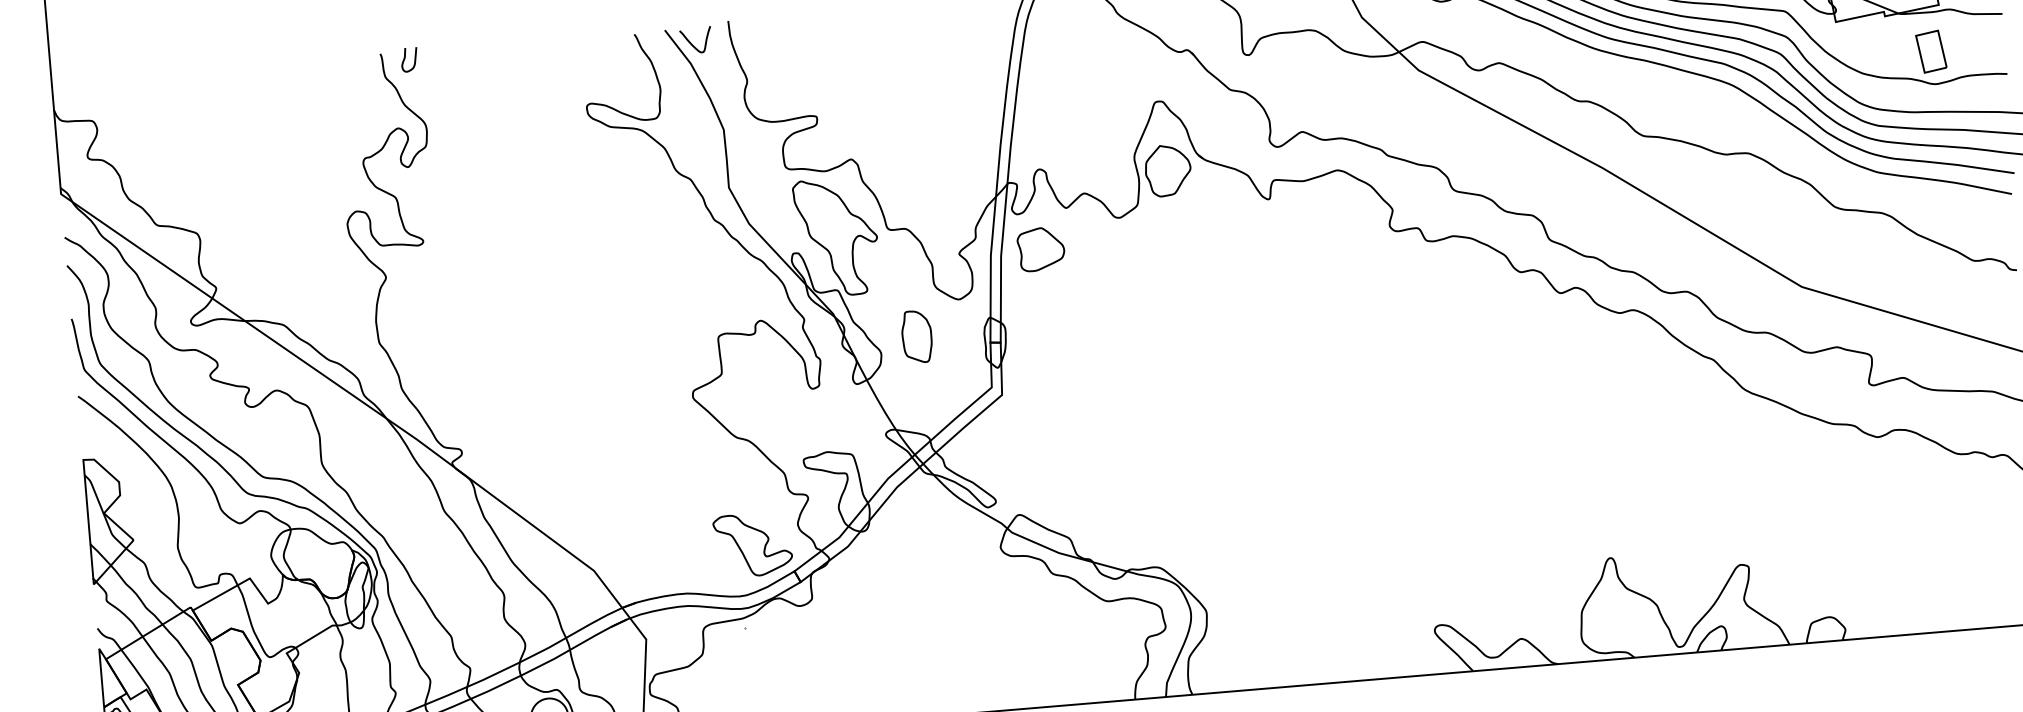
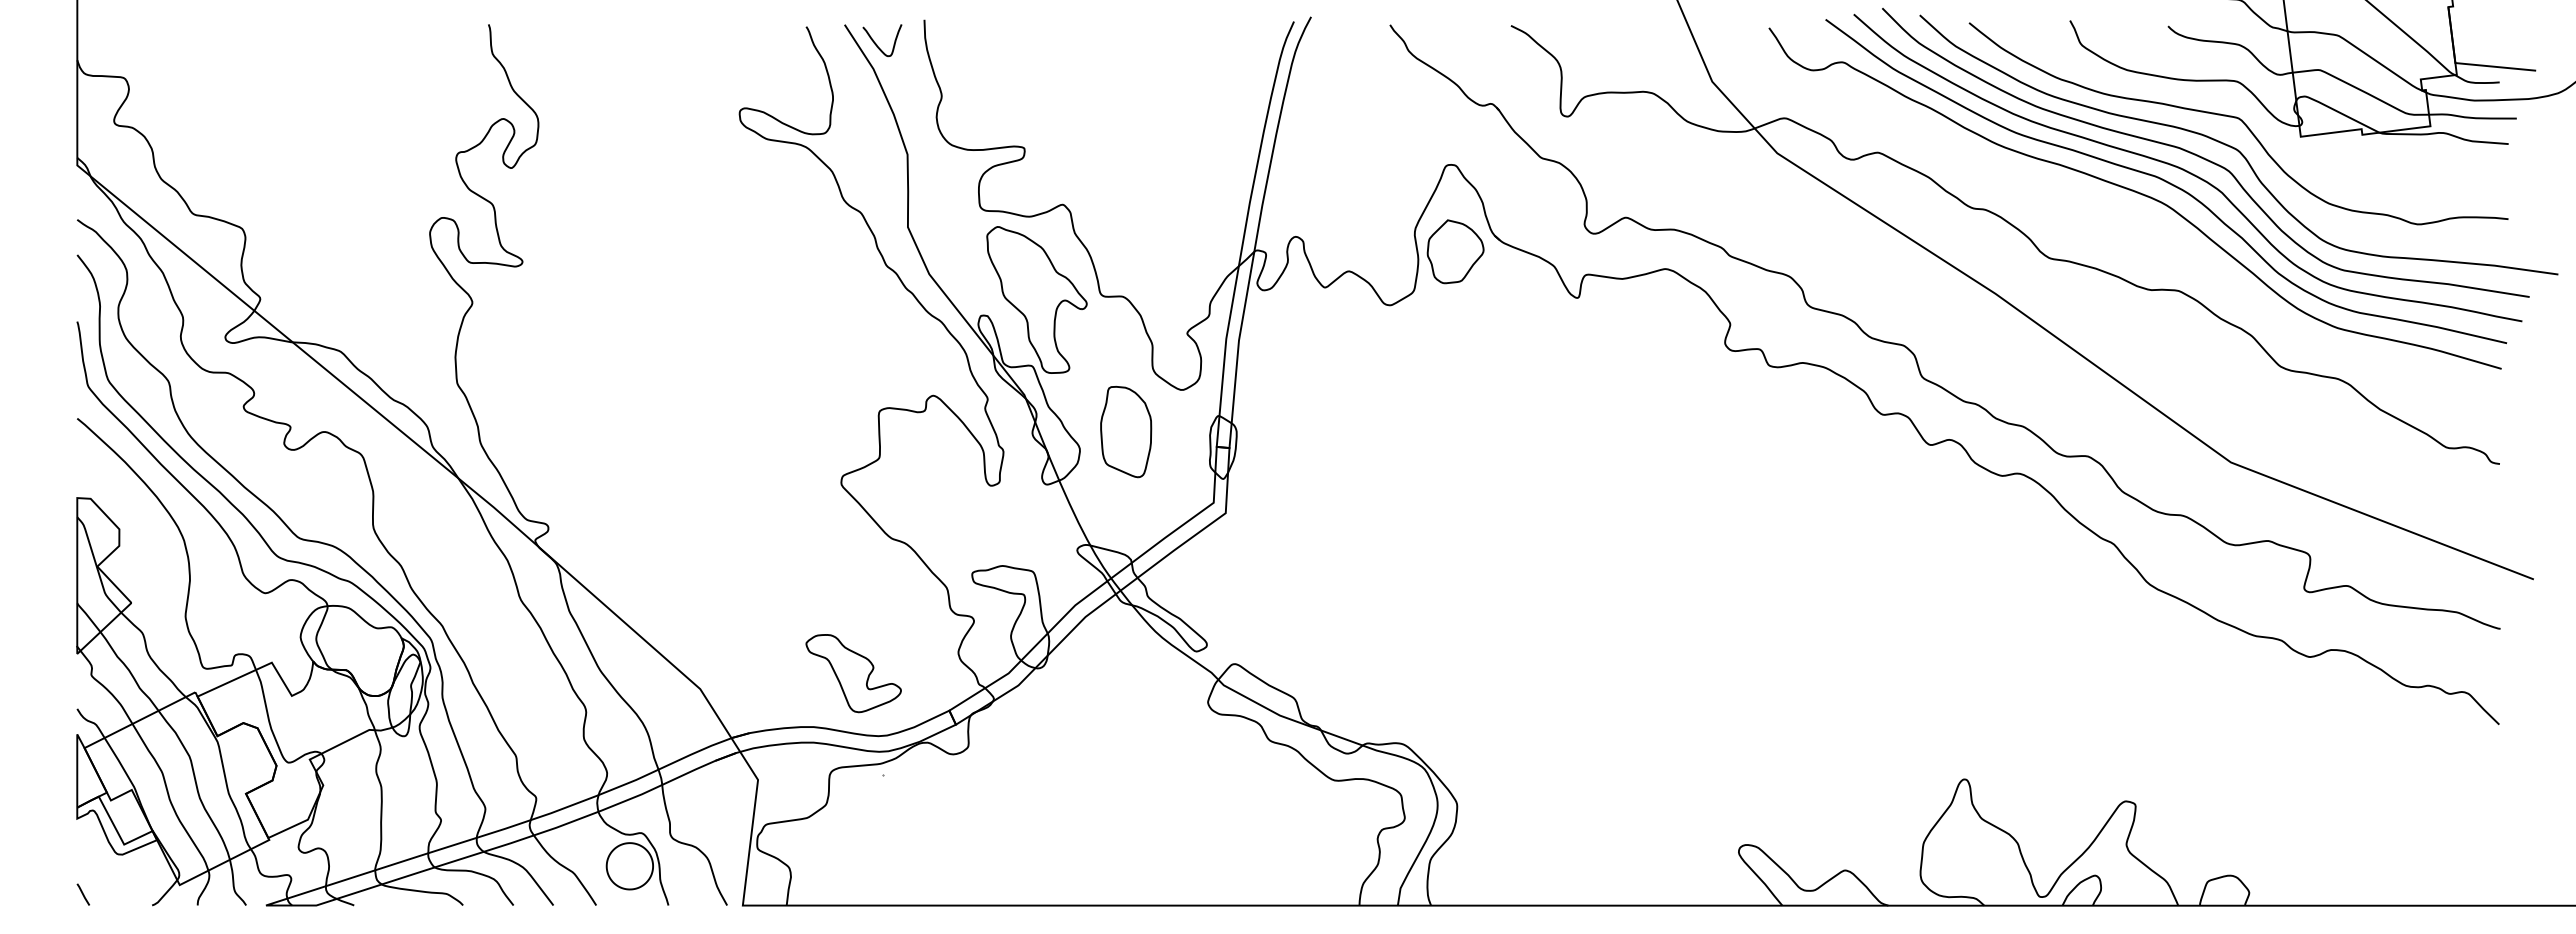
part: (1931, 51) -> (2416, 183), removed
curve: (405, 58) -> (519, 32), removed
part: (1041, 249) -> (1289, 336), removed
part: (916, 337) -> (1125, 432), size x1.4
part: (752, 544) -> (853, 673), moved

